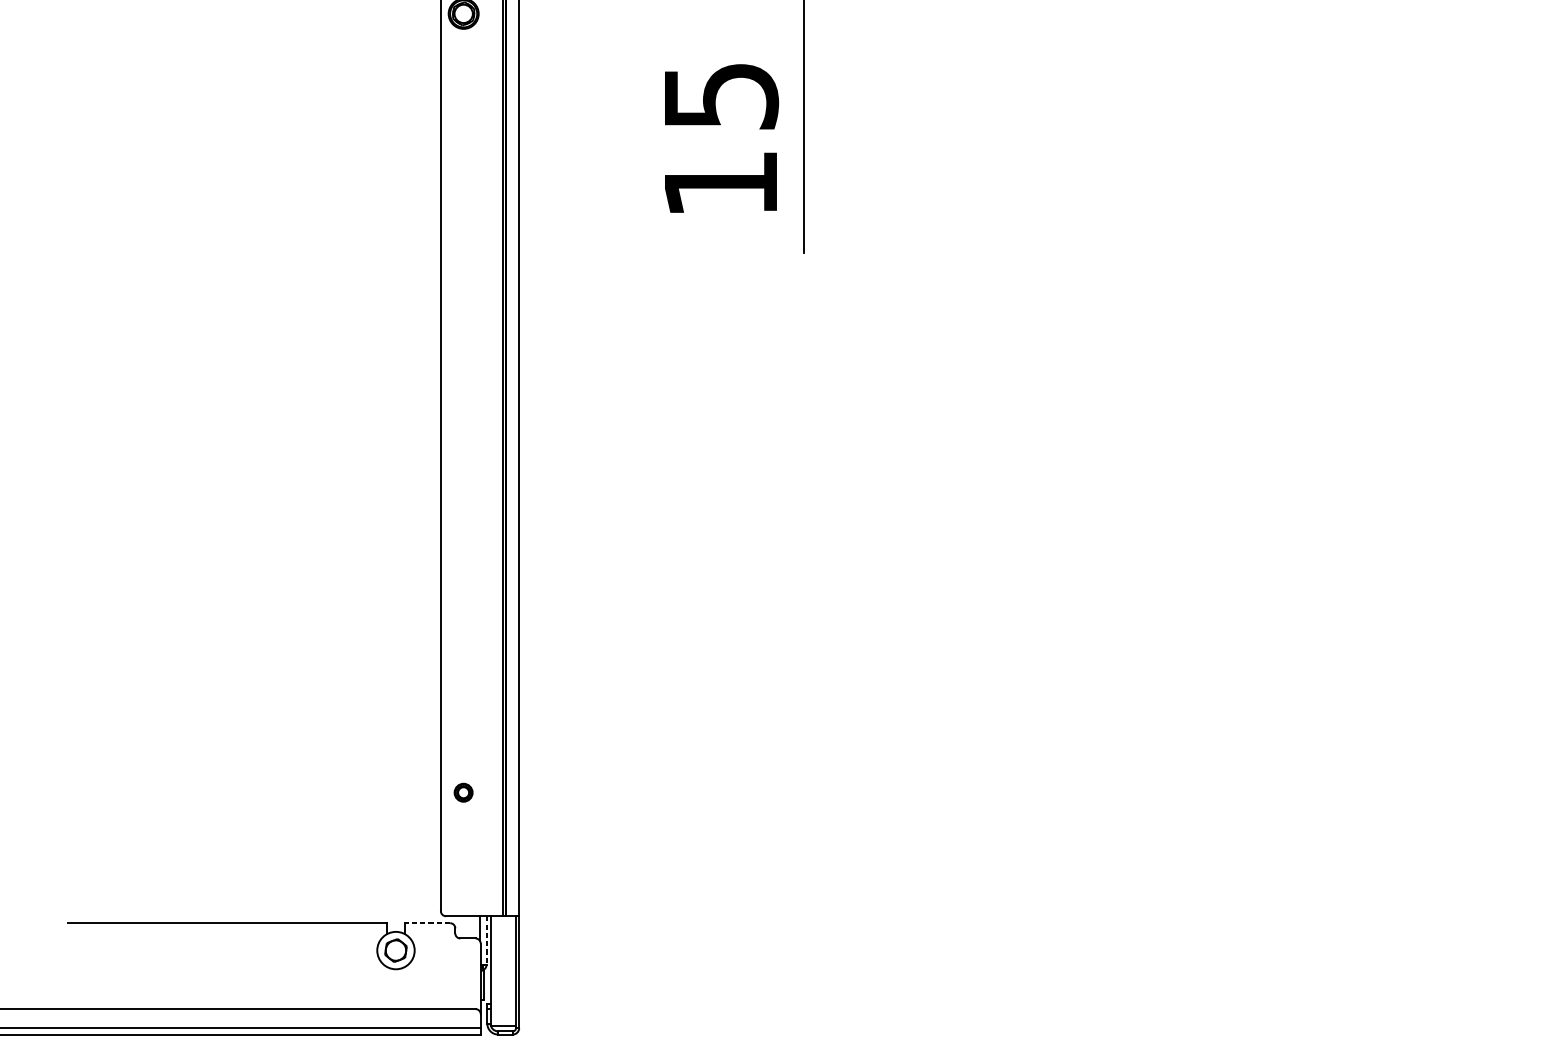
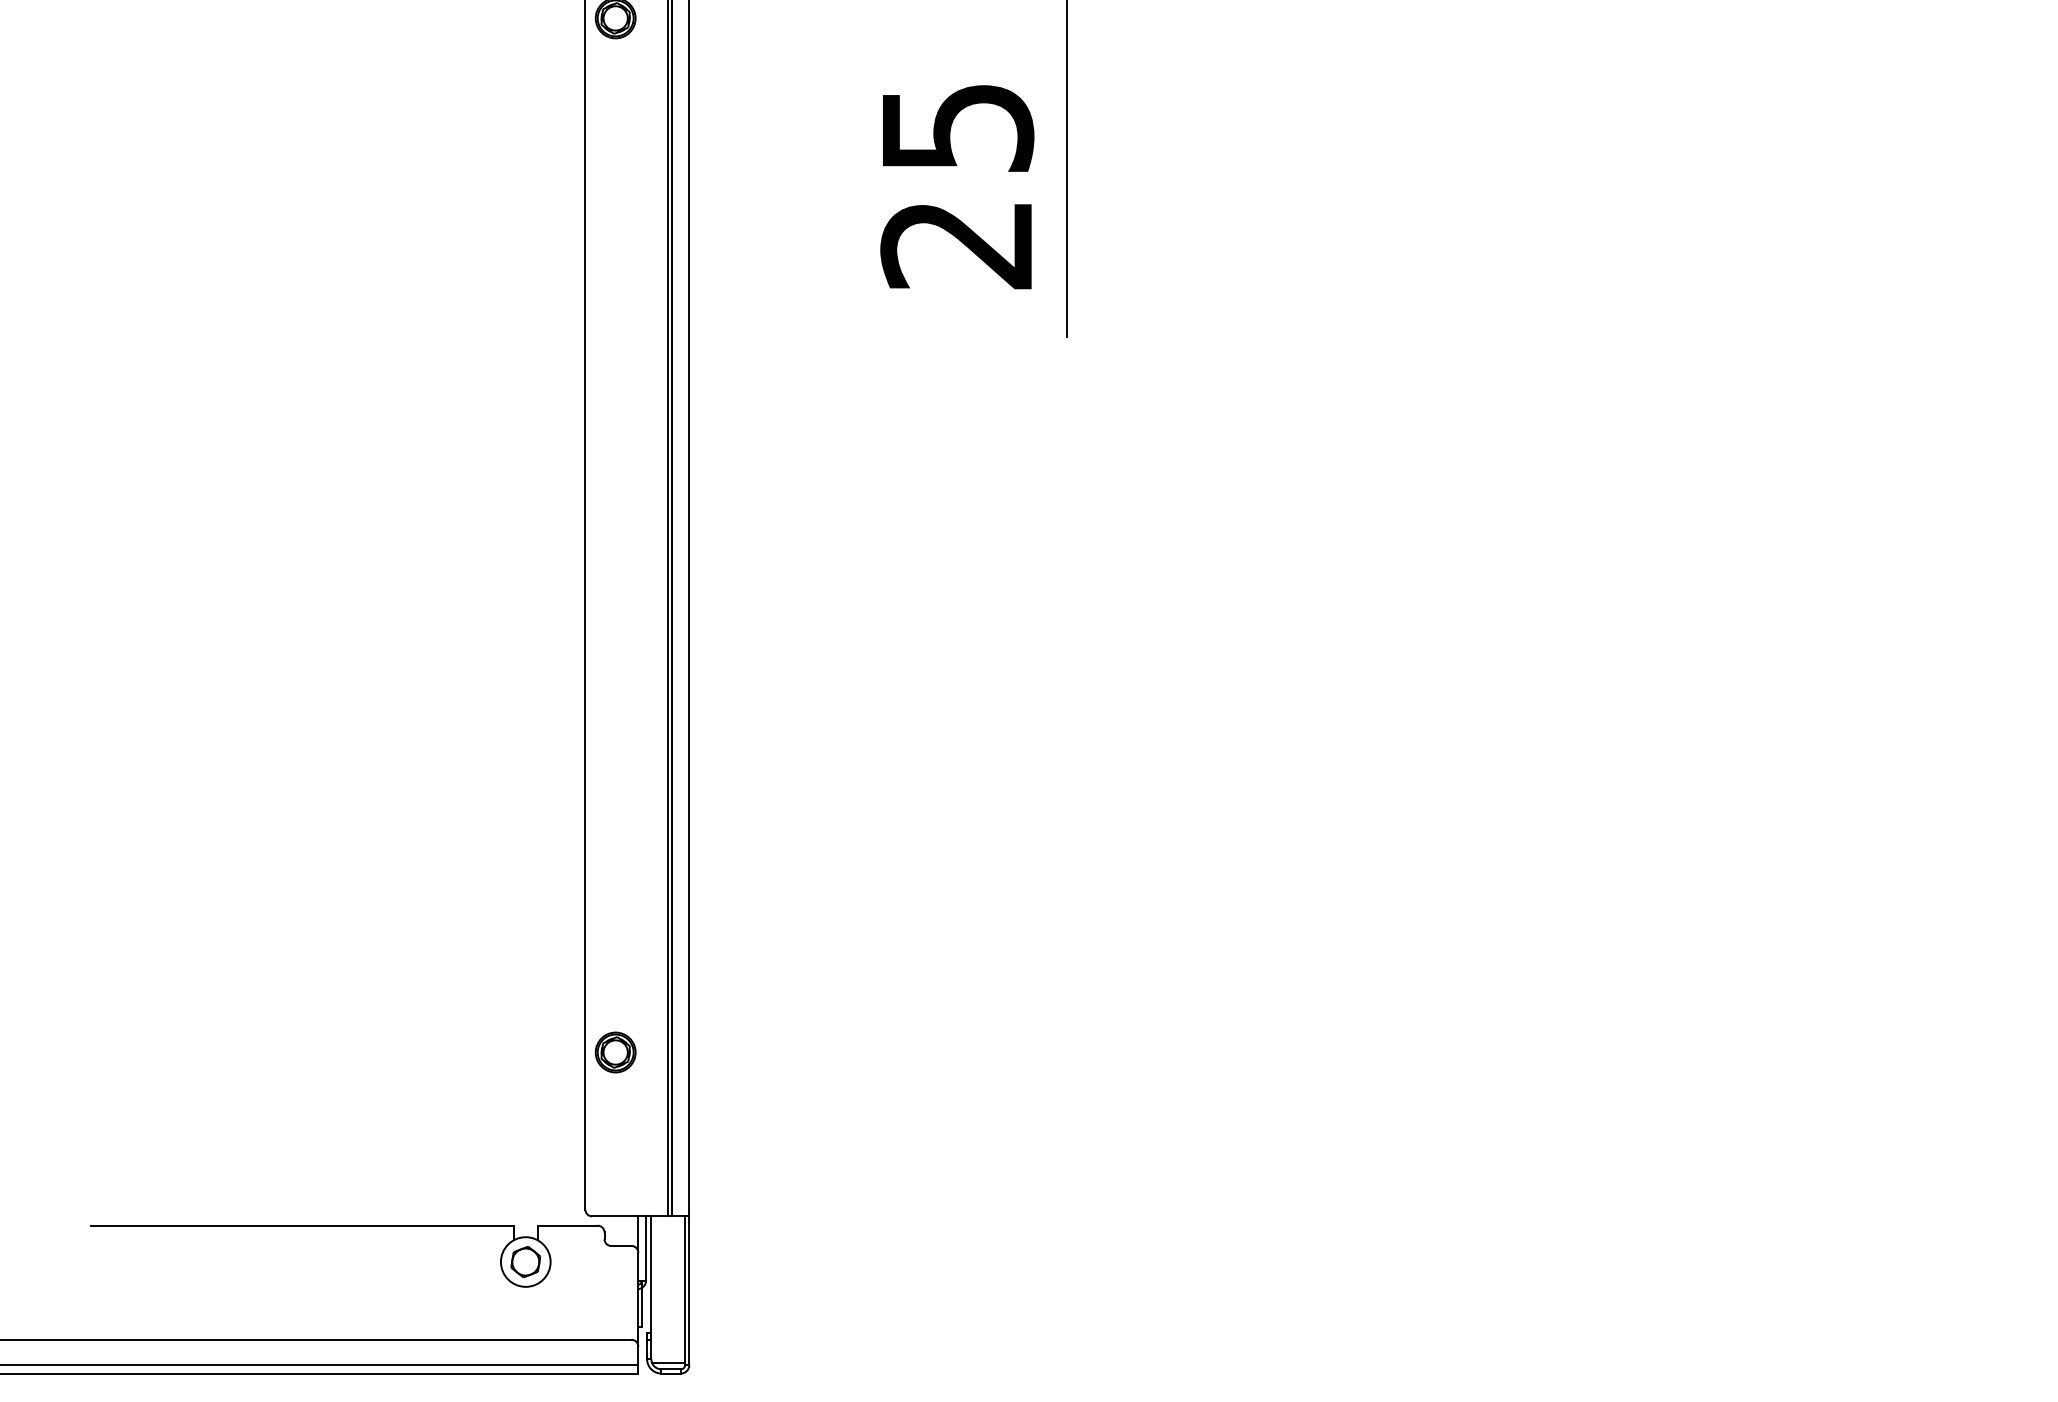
text: (719, 184) -> (955, 245), 15 -> 25
part: (463, 792) -> (615, 1052), size x1.67
line: (427, 923) -> (567, 1225), dashed -> solid
line: (486, 941) -> (646, 1249), dashed -> solid

